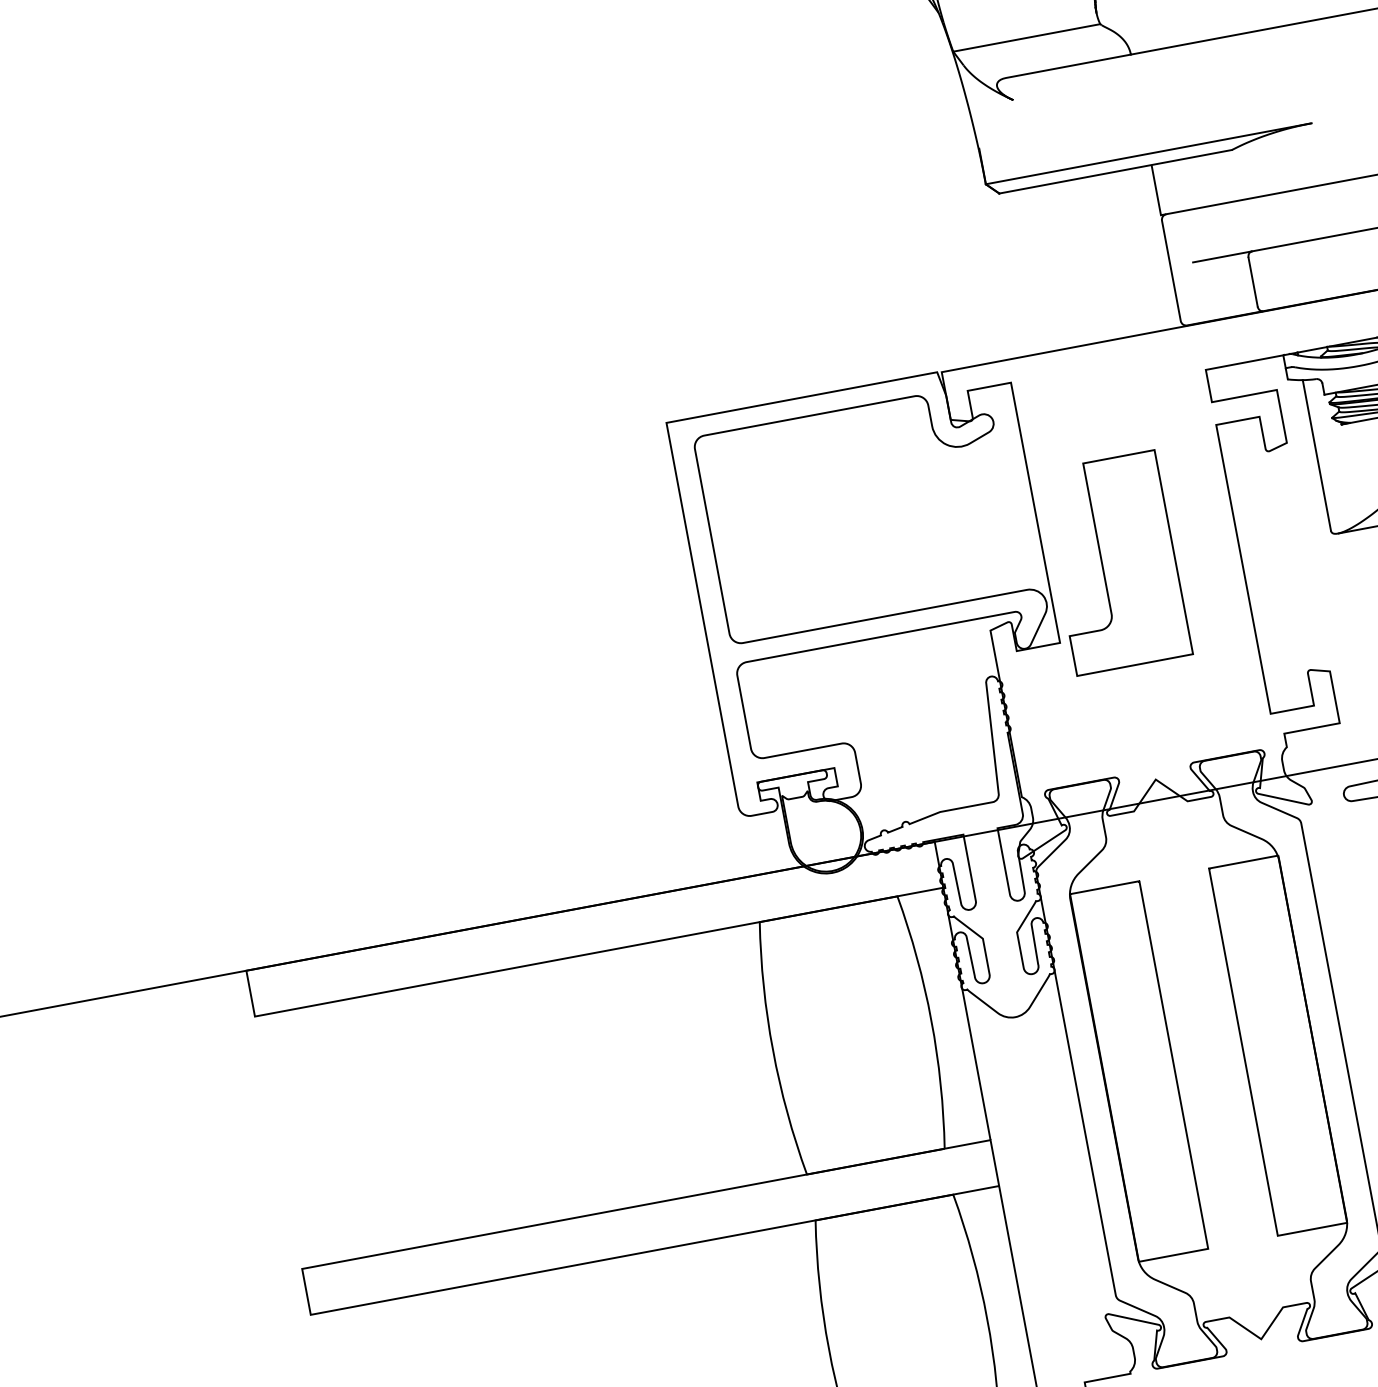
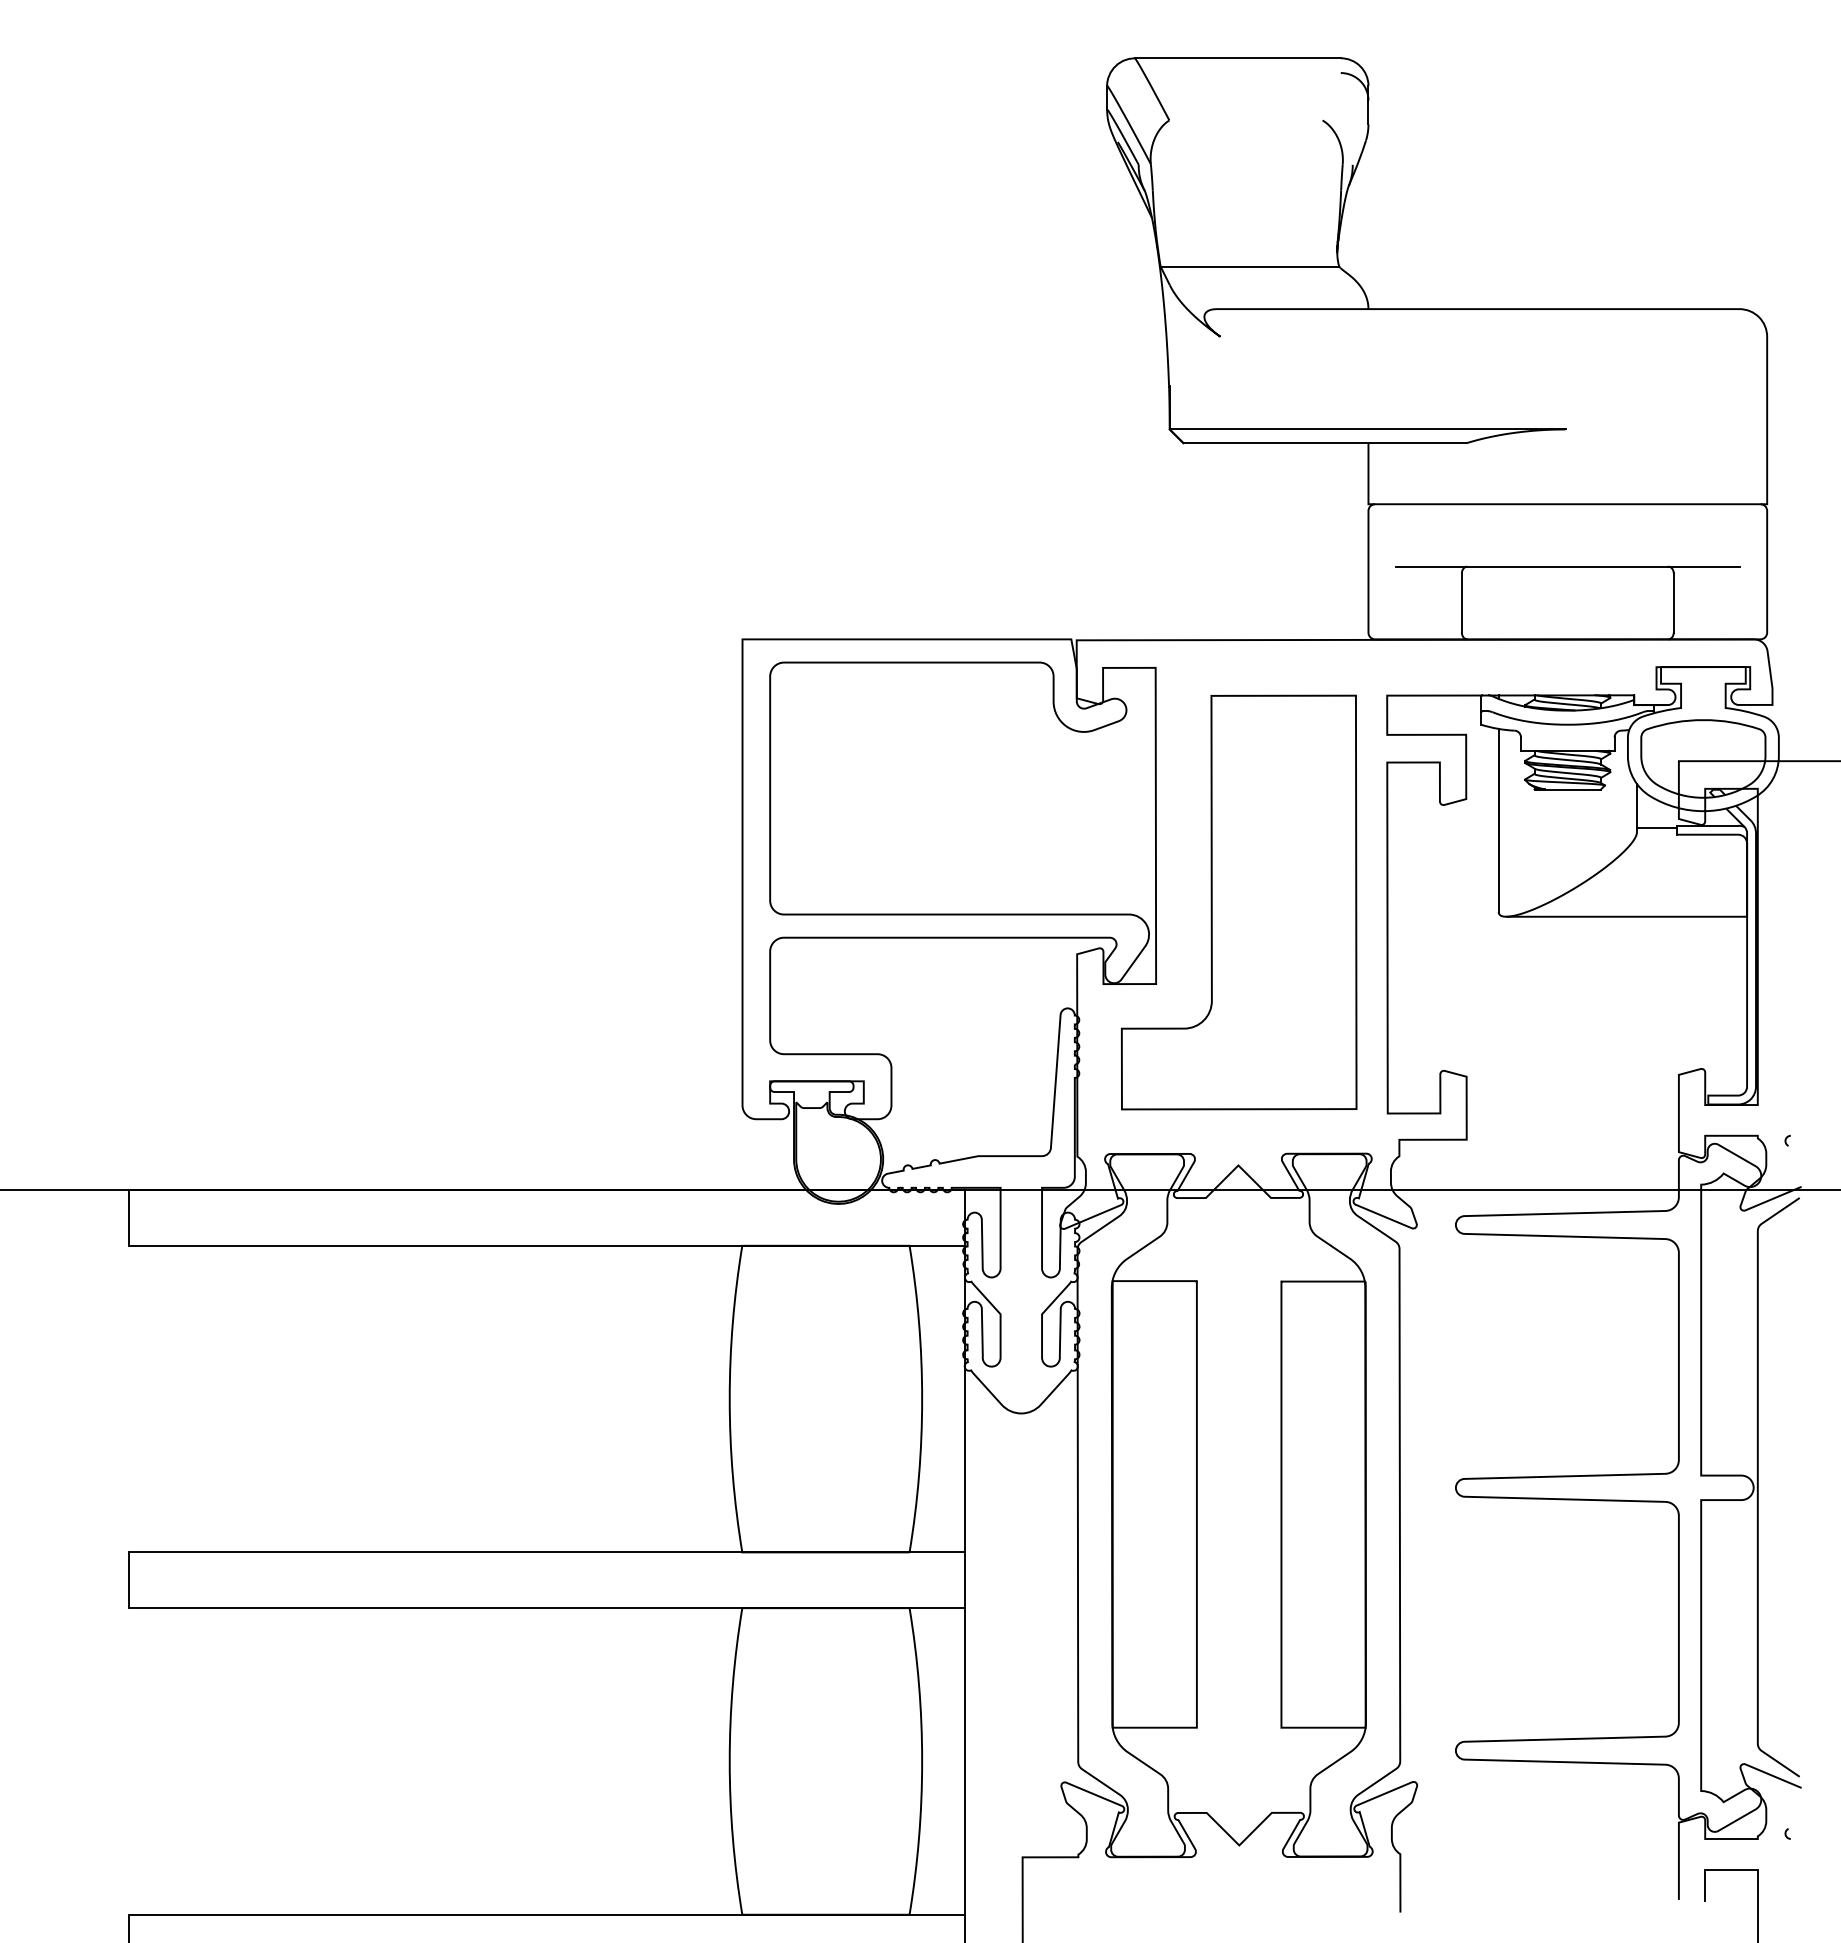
part: (1116, 562) -> (1239, 902), size x1.67

